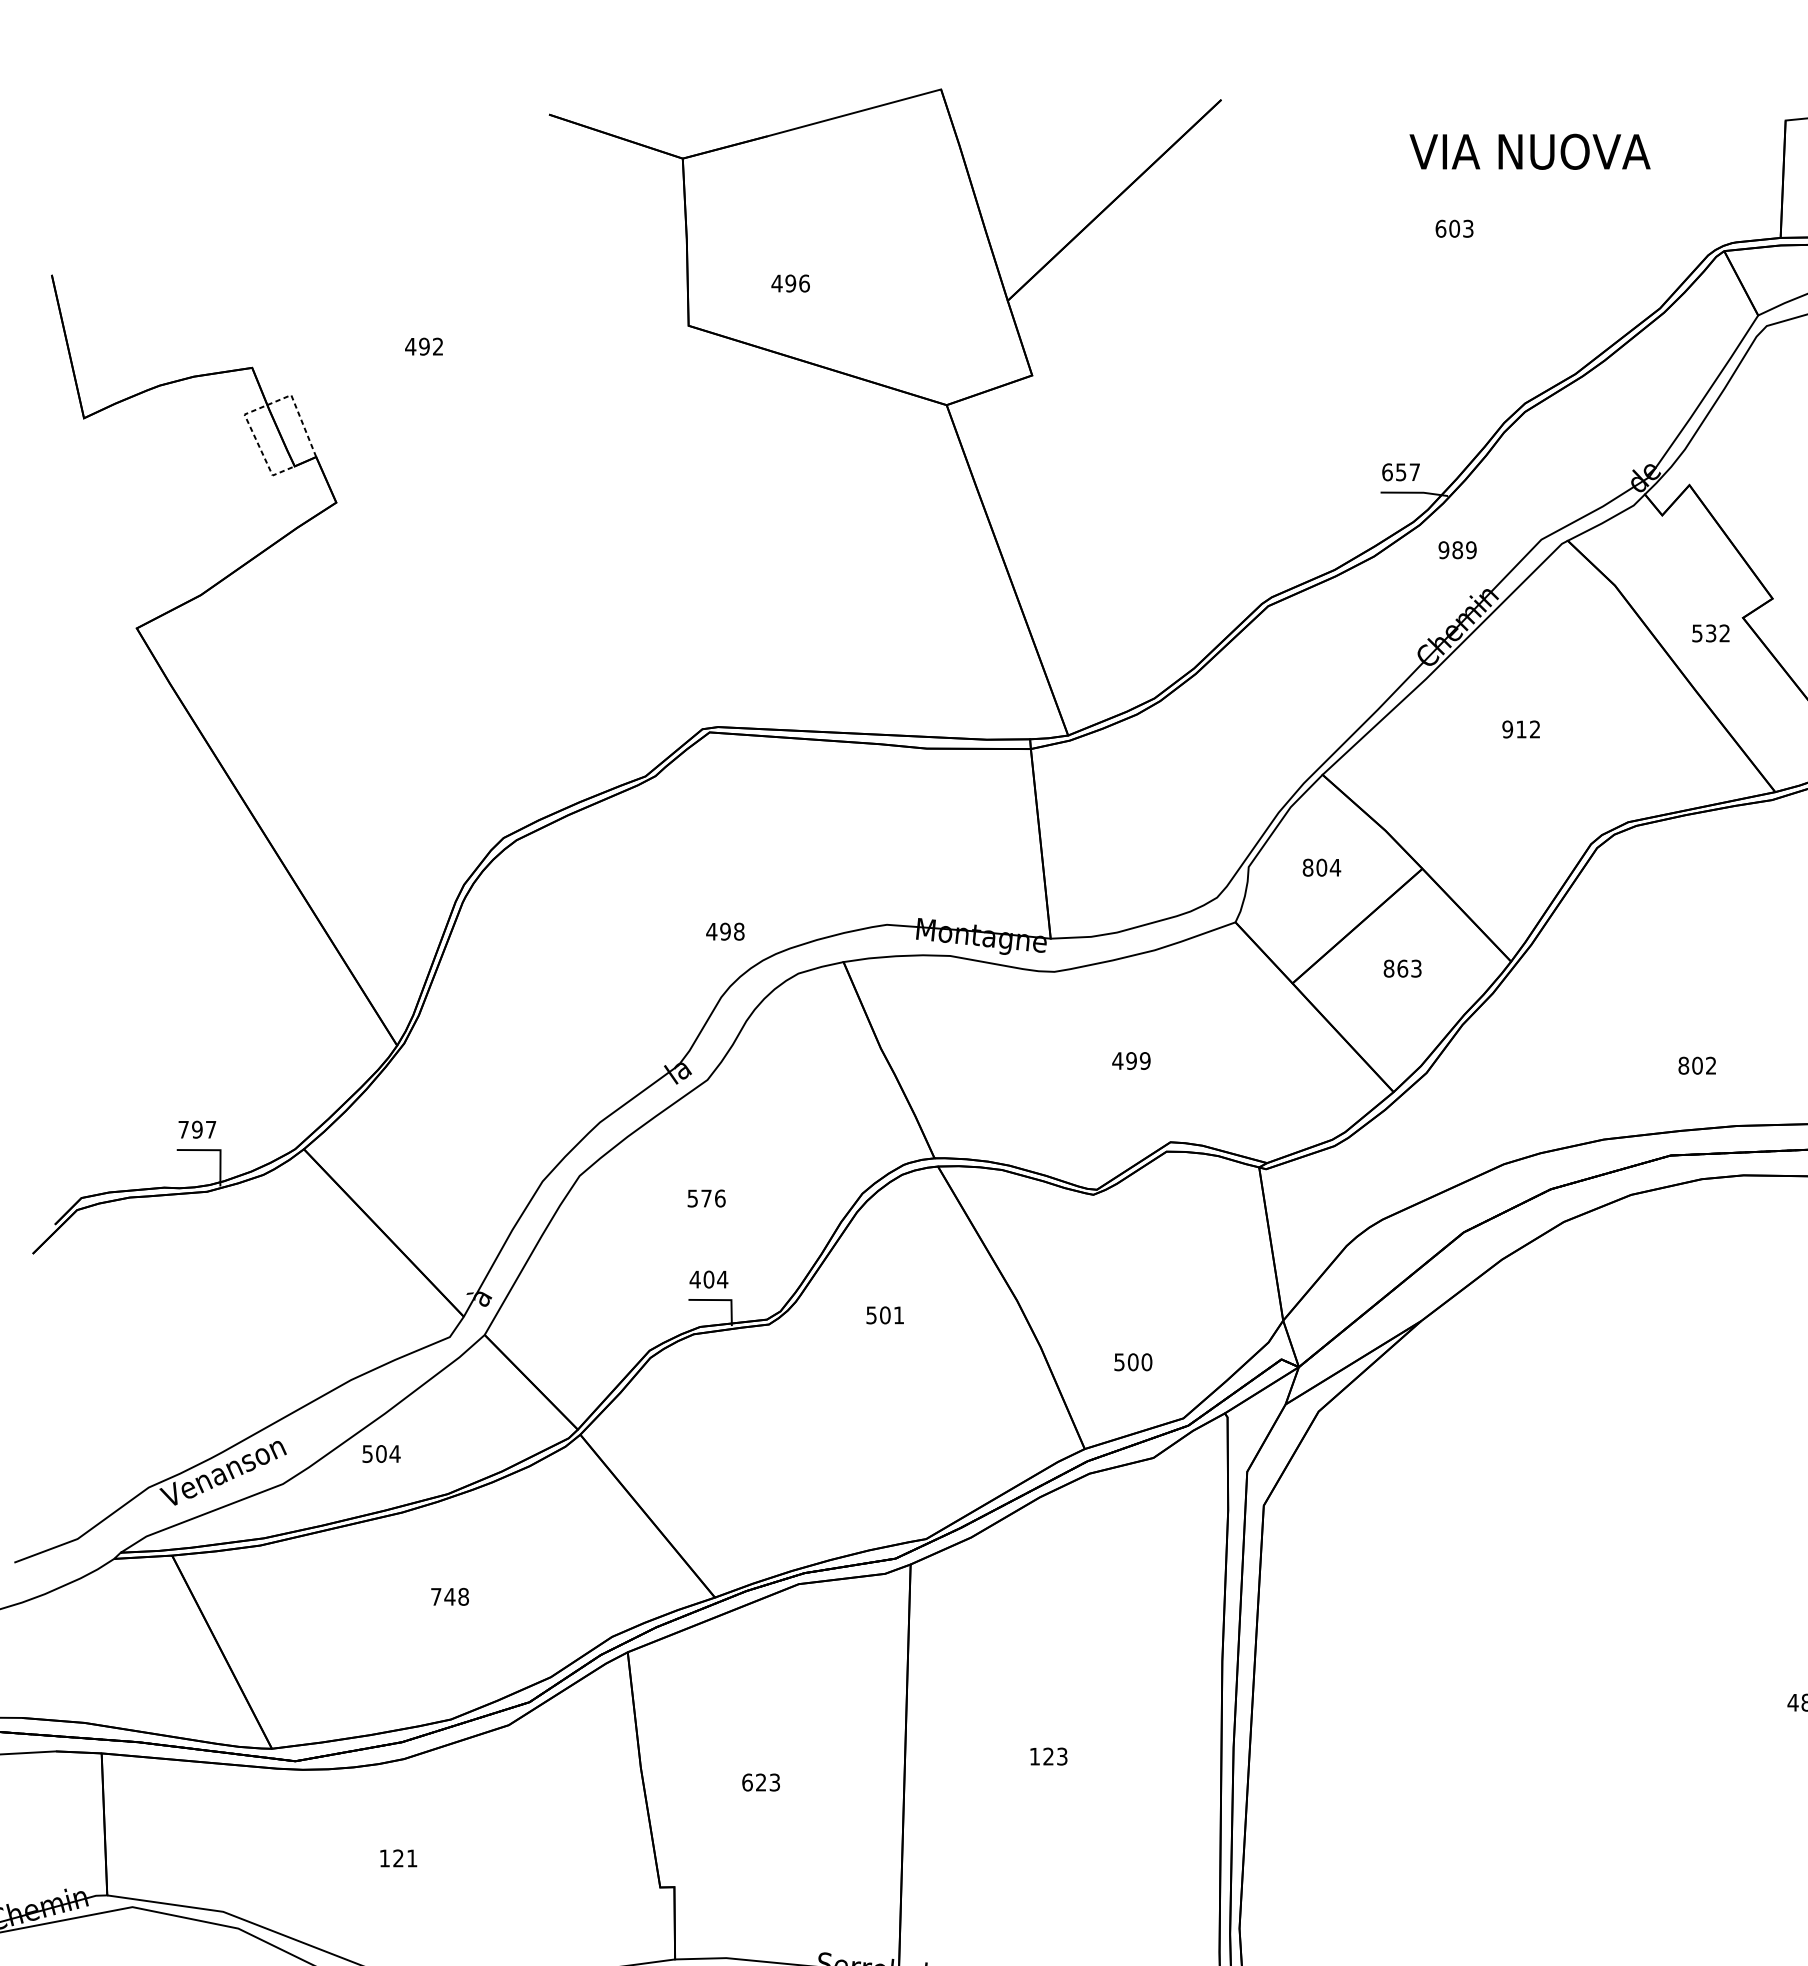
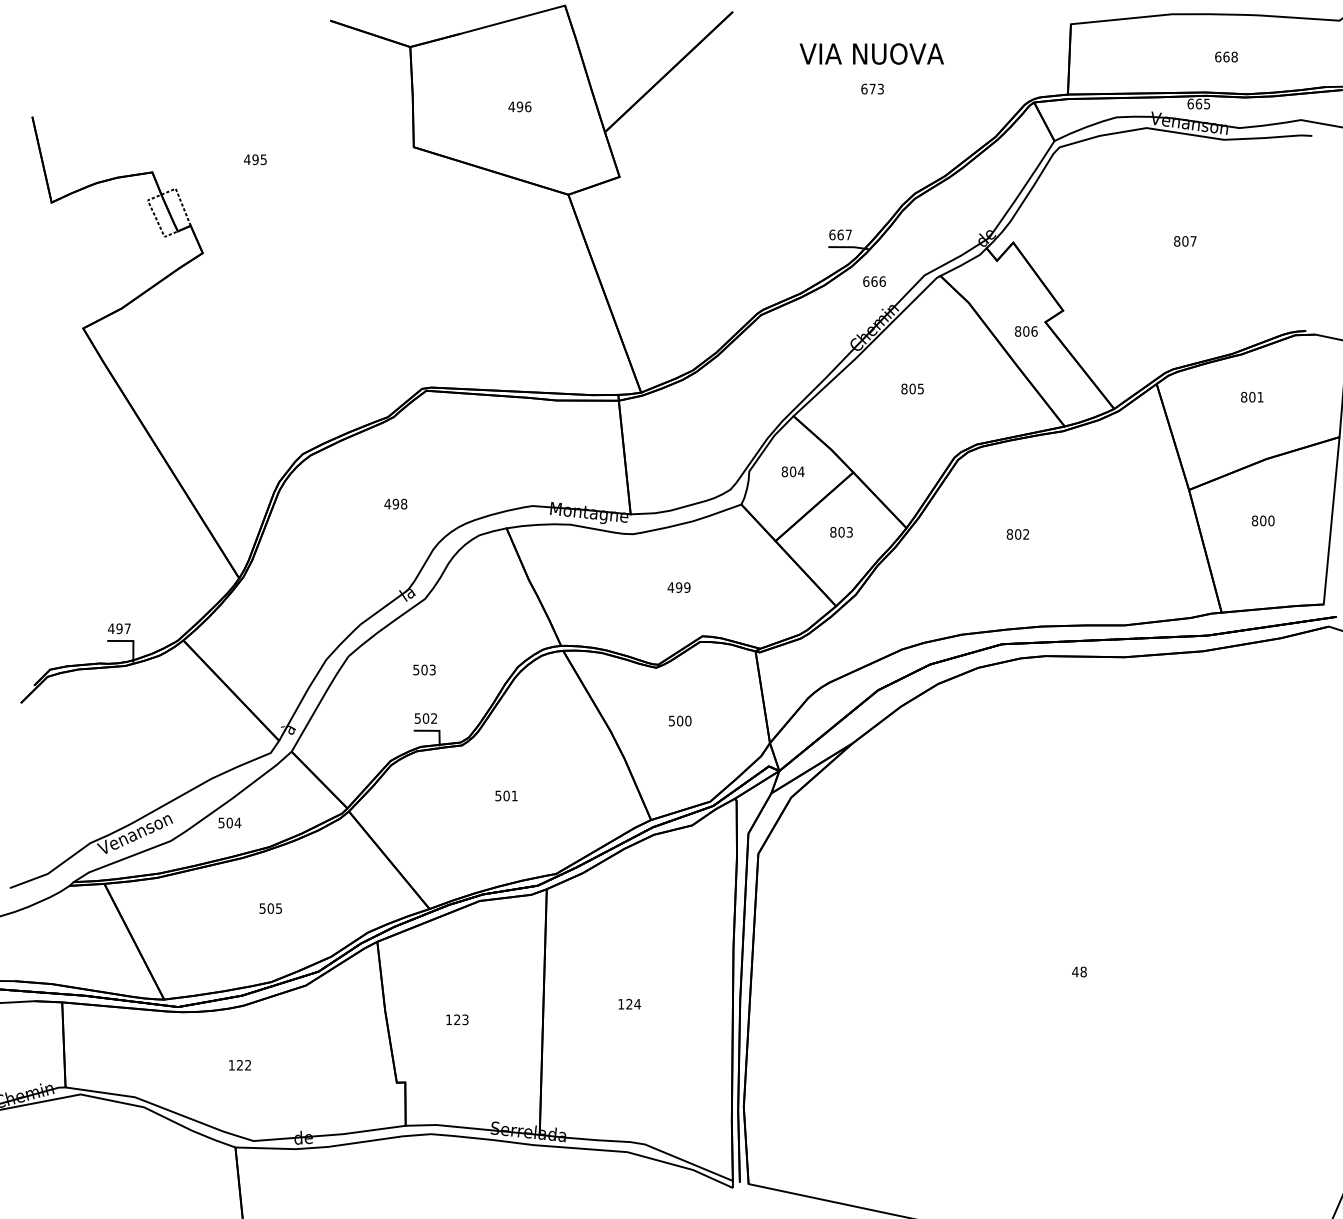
text: (1529, 150) -> (871, 53), moved
text: (1454, 227) -> (872, 88), 603 -> 673
text: (789, 282) -> (519, 106), moved
text: (437, 346) -> (263, 159), 492 -> 495
text: (1400, 471) -> (840, 234), 657 -> 667
text: (1457, 549) -> (874, 281), 989 -> 666
text: (1711, 633) -> (1026, 331), 532 -> 806
text: (1521, 728) -> (912, 388), 912 -> 805
text: (724, 930) -> (395, 503), moved
text: (1402, 968) -> (841, 532), 863 -> 803
text: (1696, 1065) -> (1017, 534), moved
text: (183, 1129) -> (111, 628), 797 -> 497
text: (713, 1197) -> (428, 669), 576 -> 503
text: (708, 1279) -> (425, 718), 404 -> 502
text: (885, 1314) -> (506, 795), moved
text: (1132, 1361) -> (679, 720), moved
text: (449, 1596) -> (270, 908), 748 -> 505
text: (1062, 1756) -> (637, 1004), 123 -> 124
text: (748, 1781) -> (449, 1019), 623 -> 123
text: (410, 1858) -> (247, 1065), 121 -> 122

